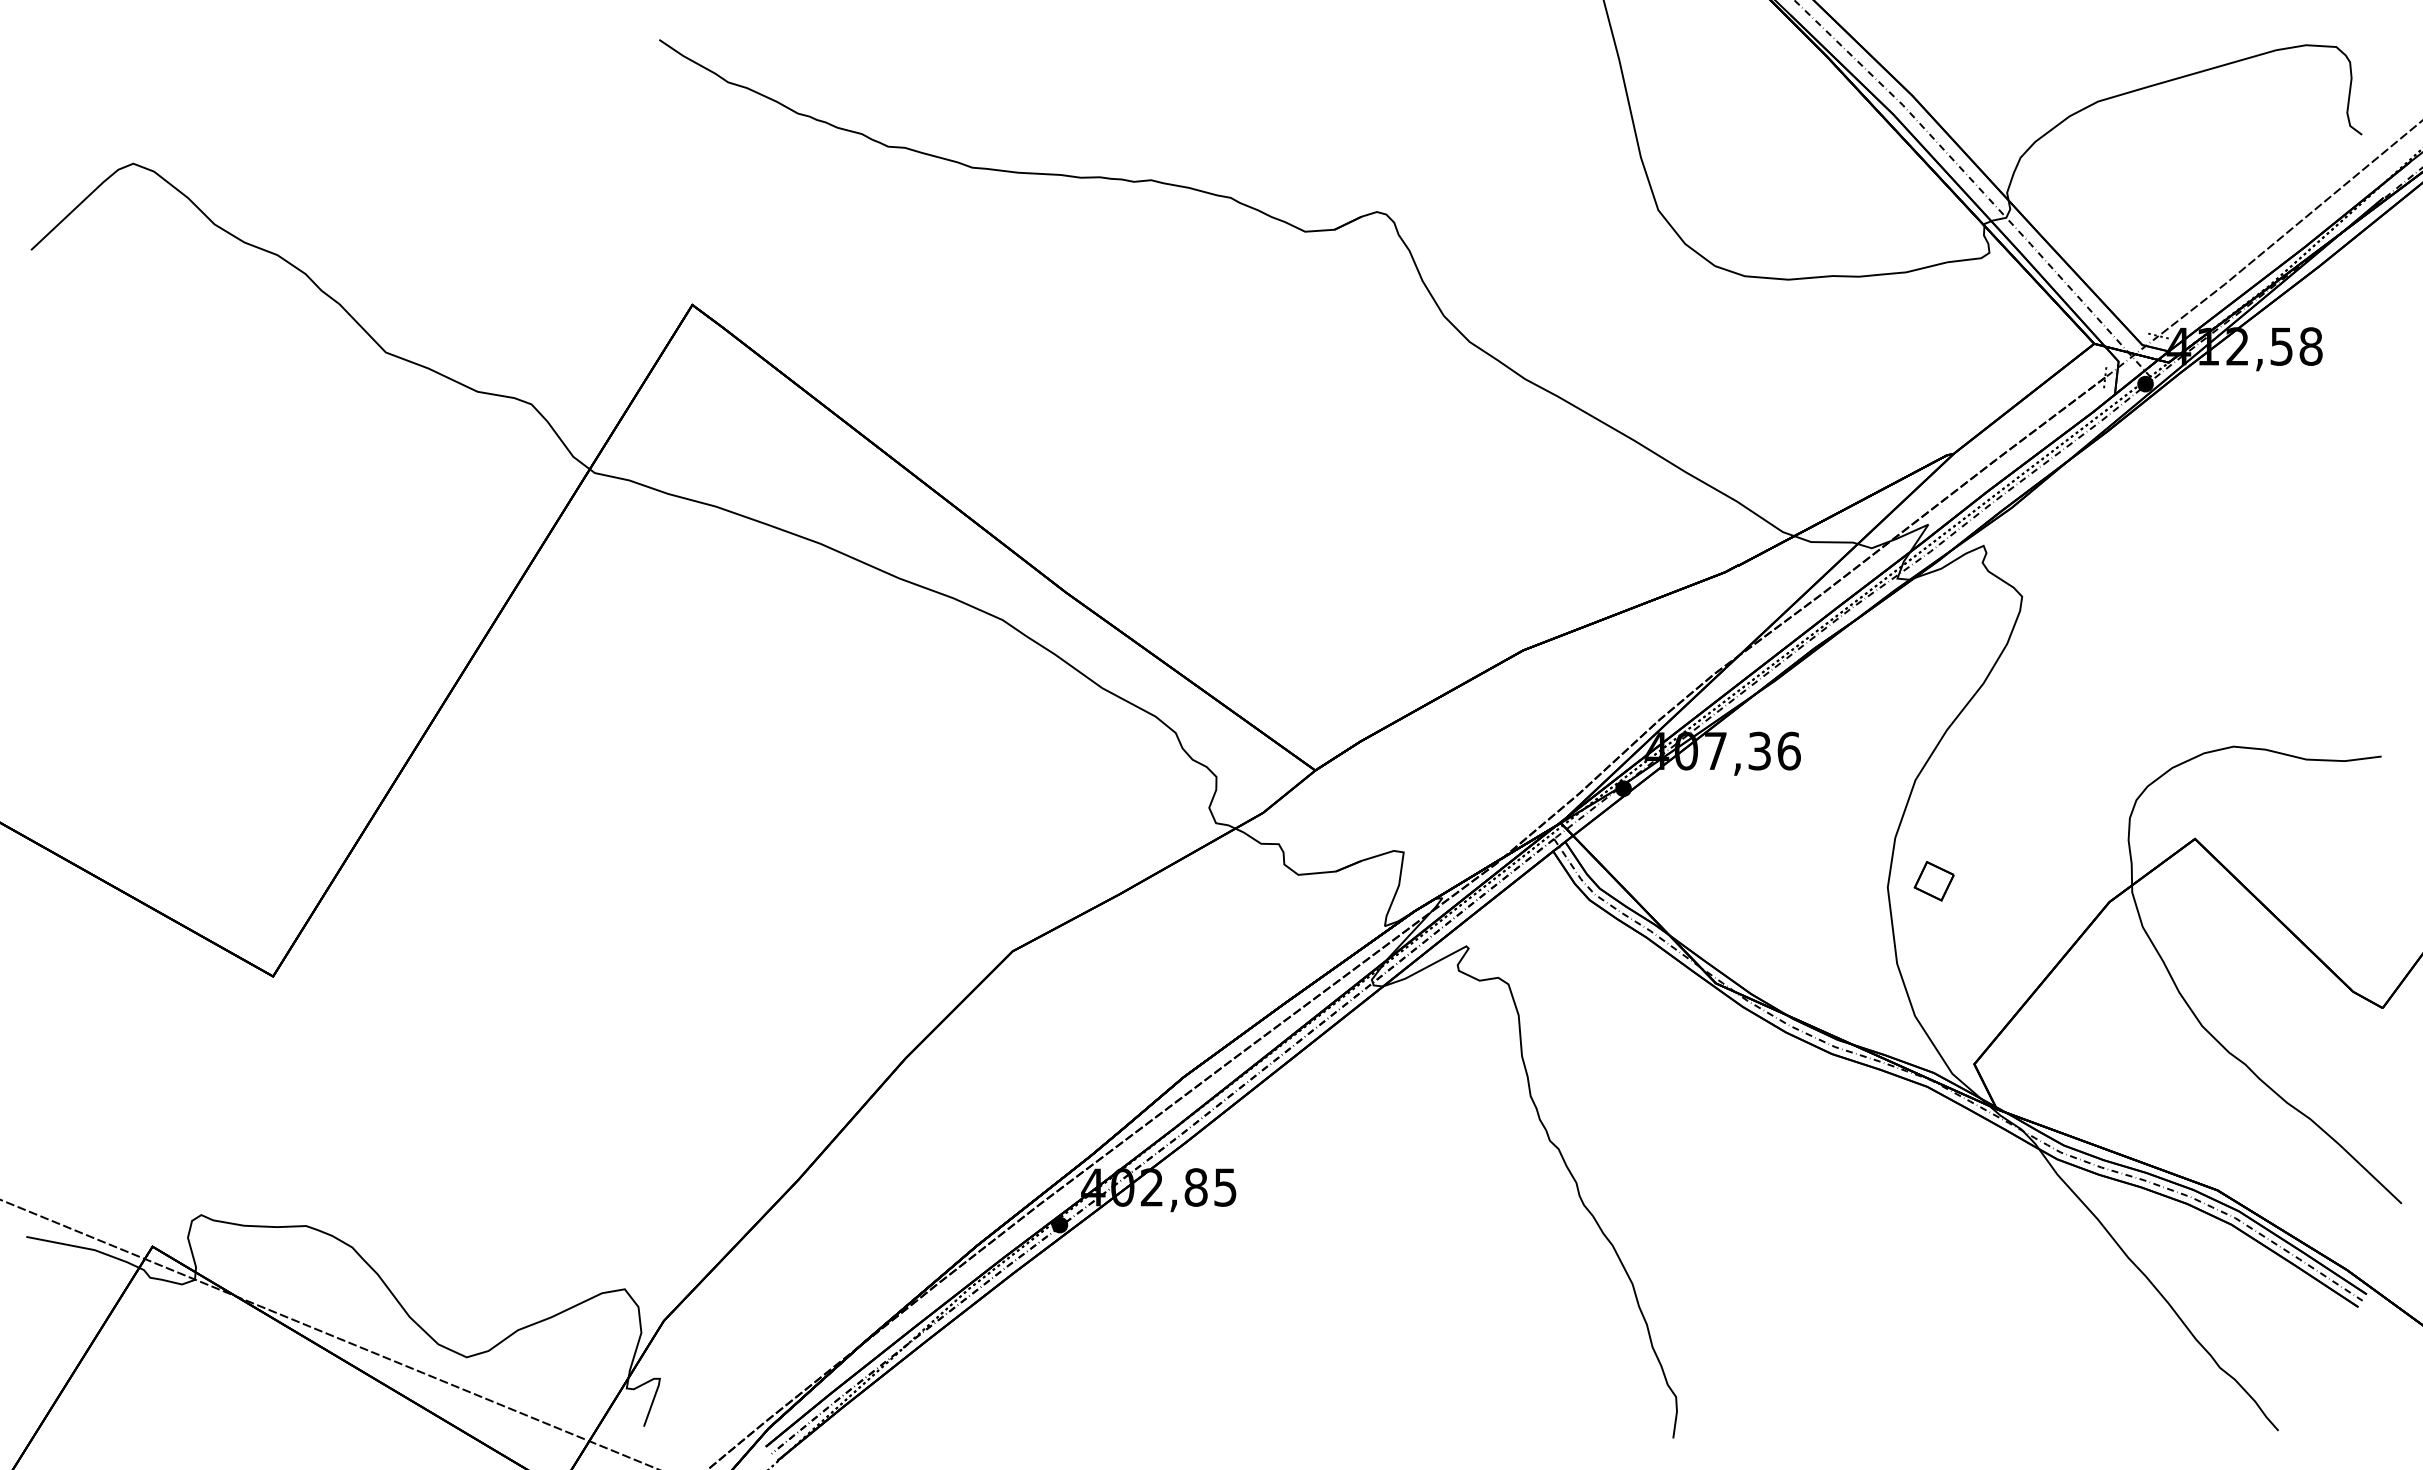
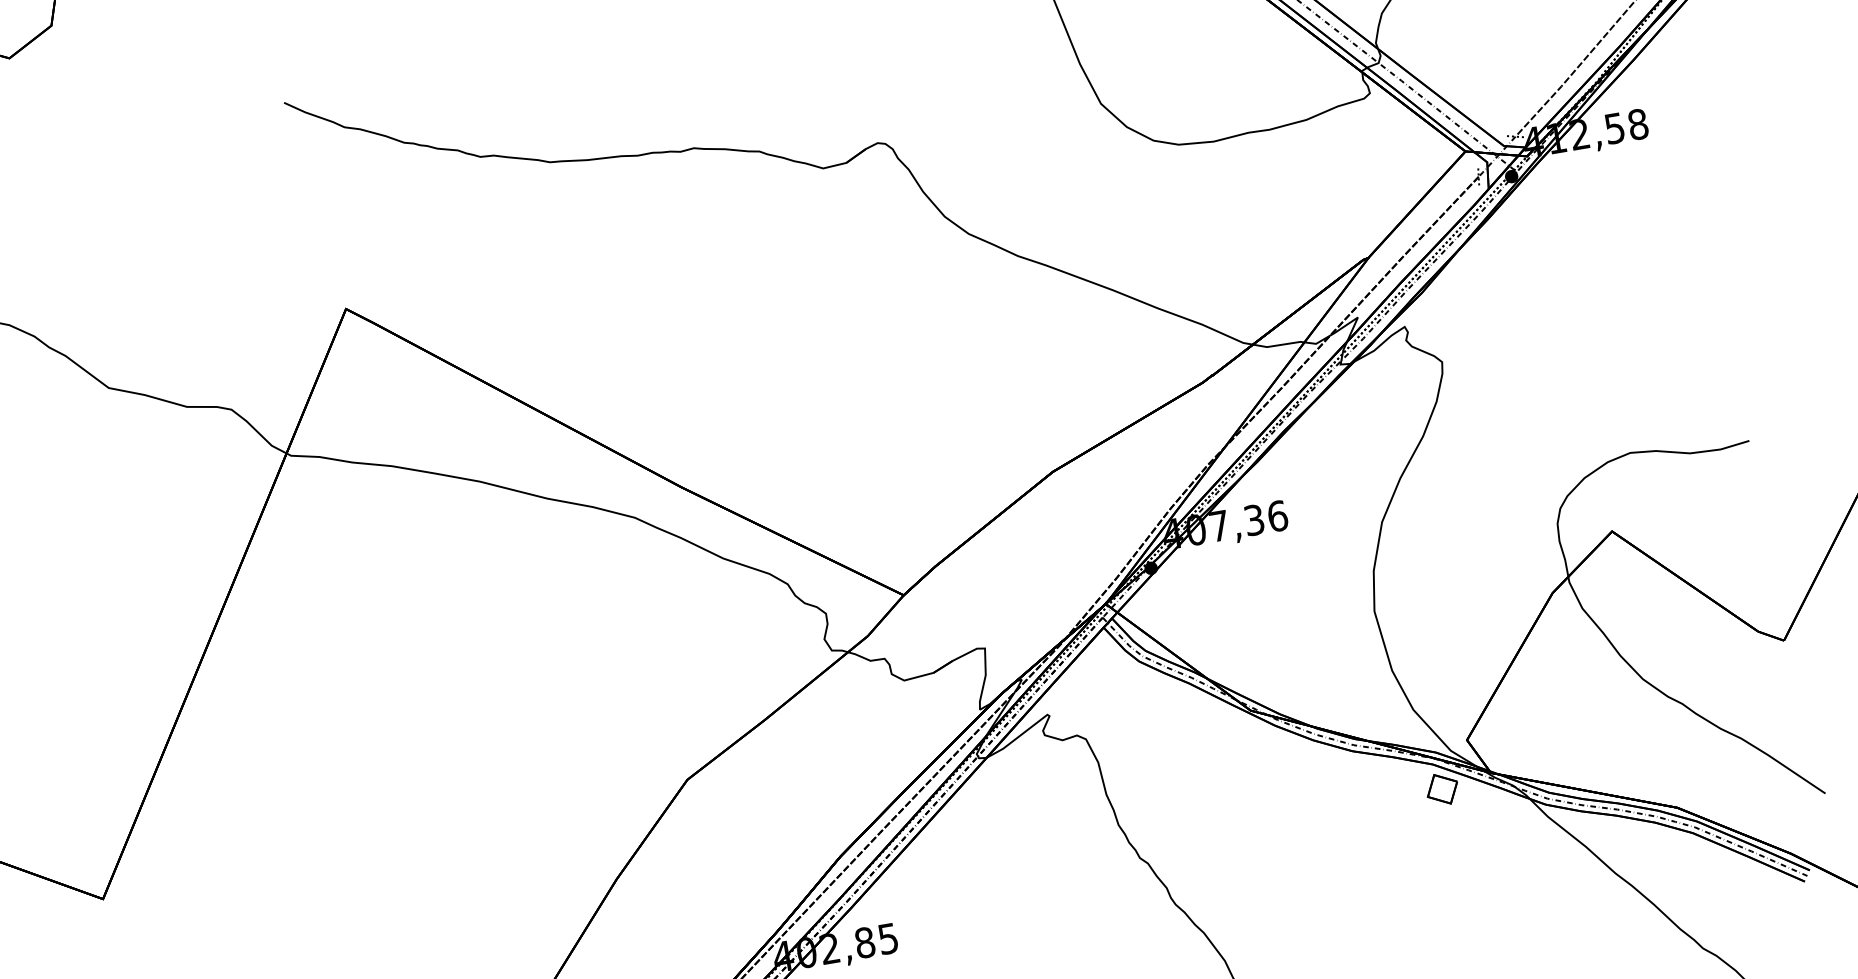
part: (1933, 881) -> (1441, 789), moved

